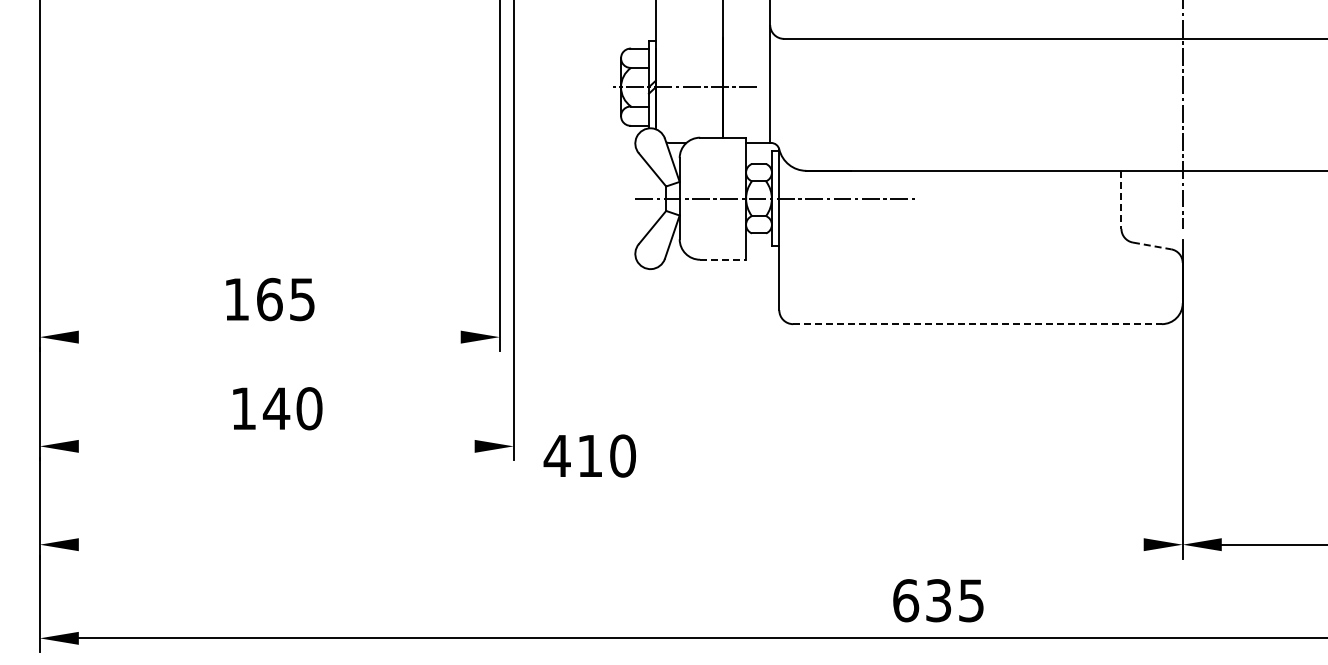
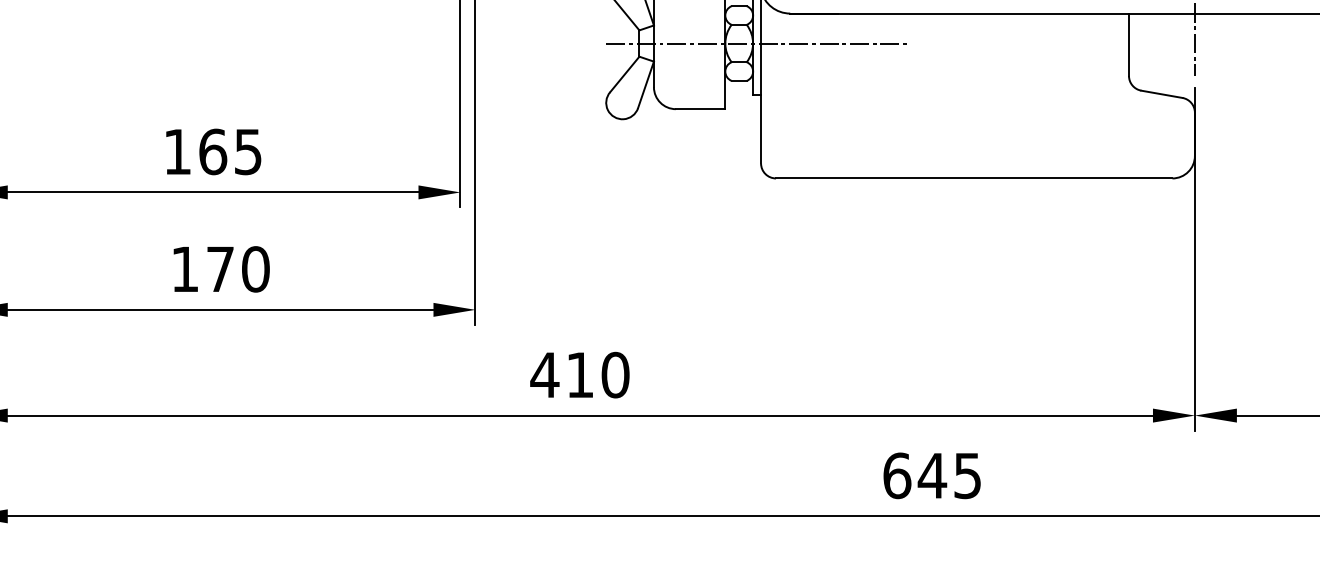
line: (1121, 199) -> (1129, 44), dashed -> solid
line: (1152, 246) -> (1162, 94), dashed -> solid
line: (723, 259) -> (701, 108), dashed -> solid
line: (978, 324) -> (975, 178), dashed -> solid
line: (269, 337) -> (212, 192), added
text: (276, 408) -> (220, 269), 140 -> 170
line: (276, 446) -> (220, 310), added
text: (589, 455) -> (579, 374), moved
line: (610, 544) -> (579, 415), added
text: (938, 600) -> (932, 475), 635 -> 645

